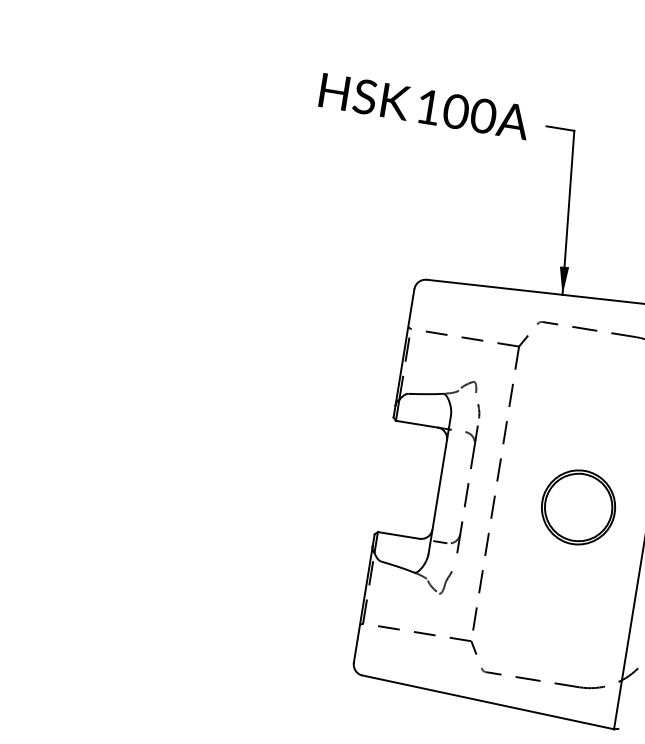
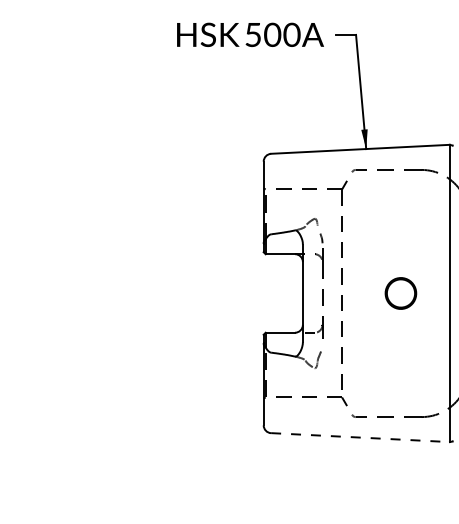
text: (427, 107) -> (252, 35), 100A -> 500A
part: (577, 507) -> (400, 293), size x0.6
line: (488, 702) -> (360, 437), solid -> dashed

